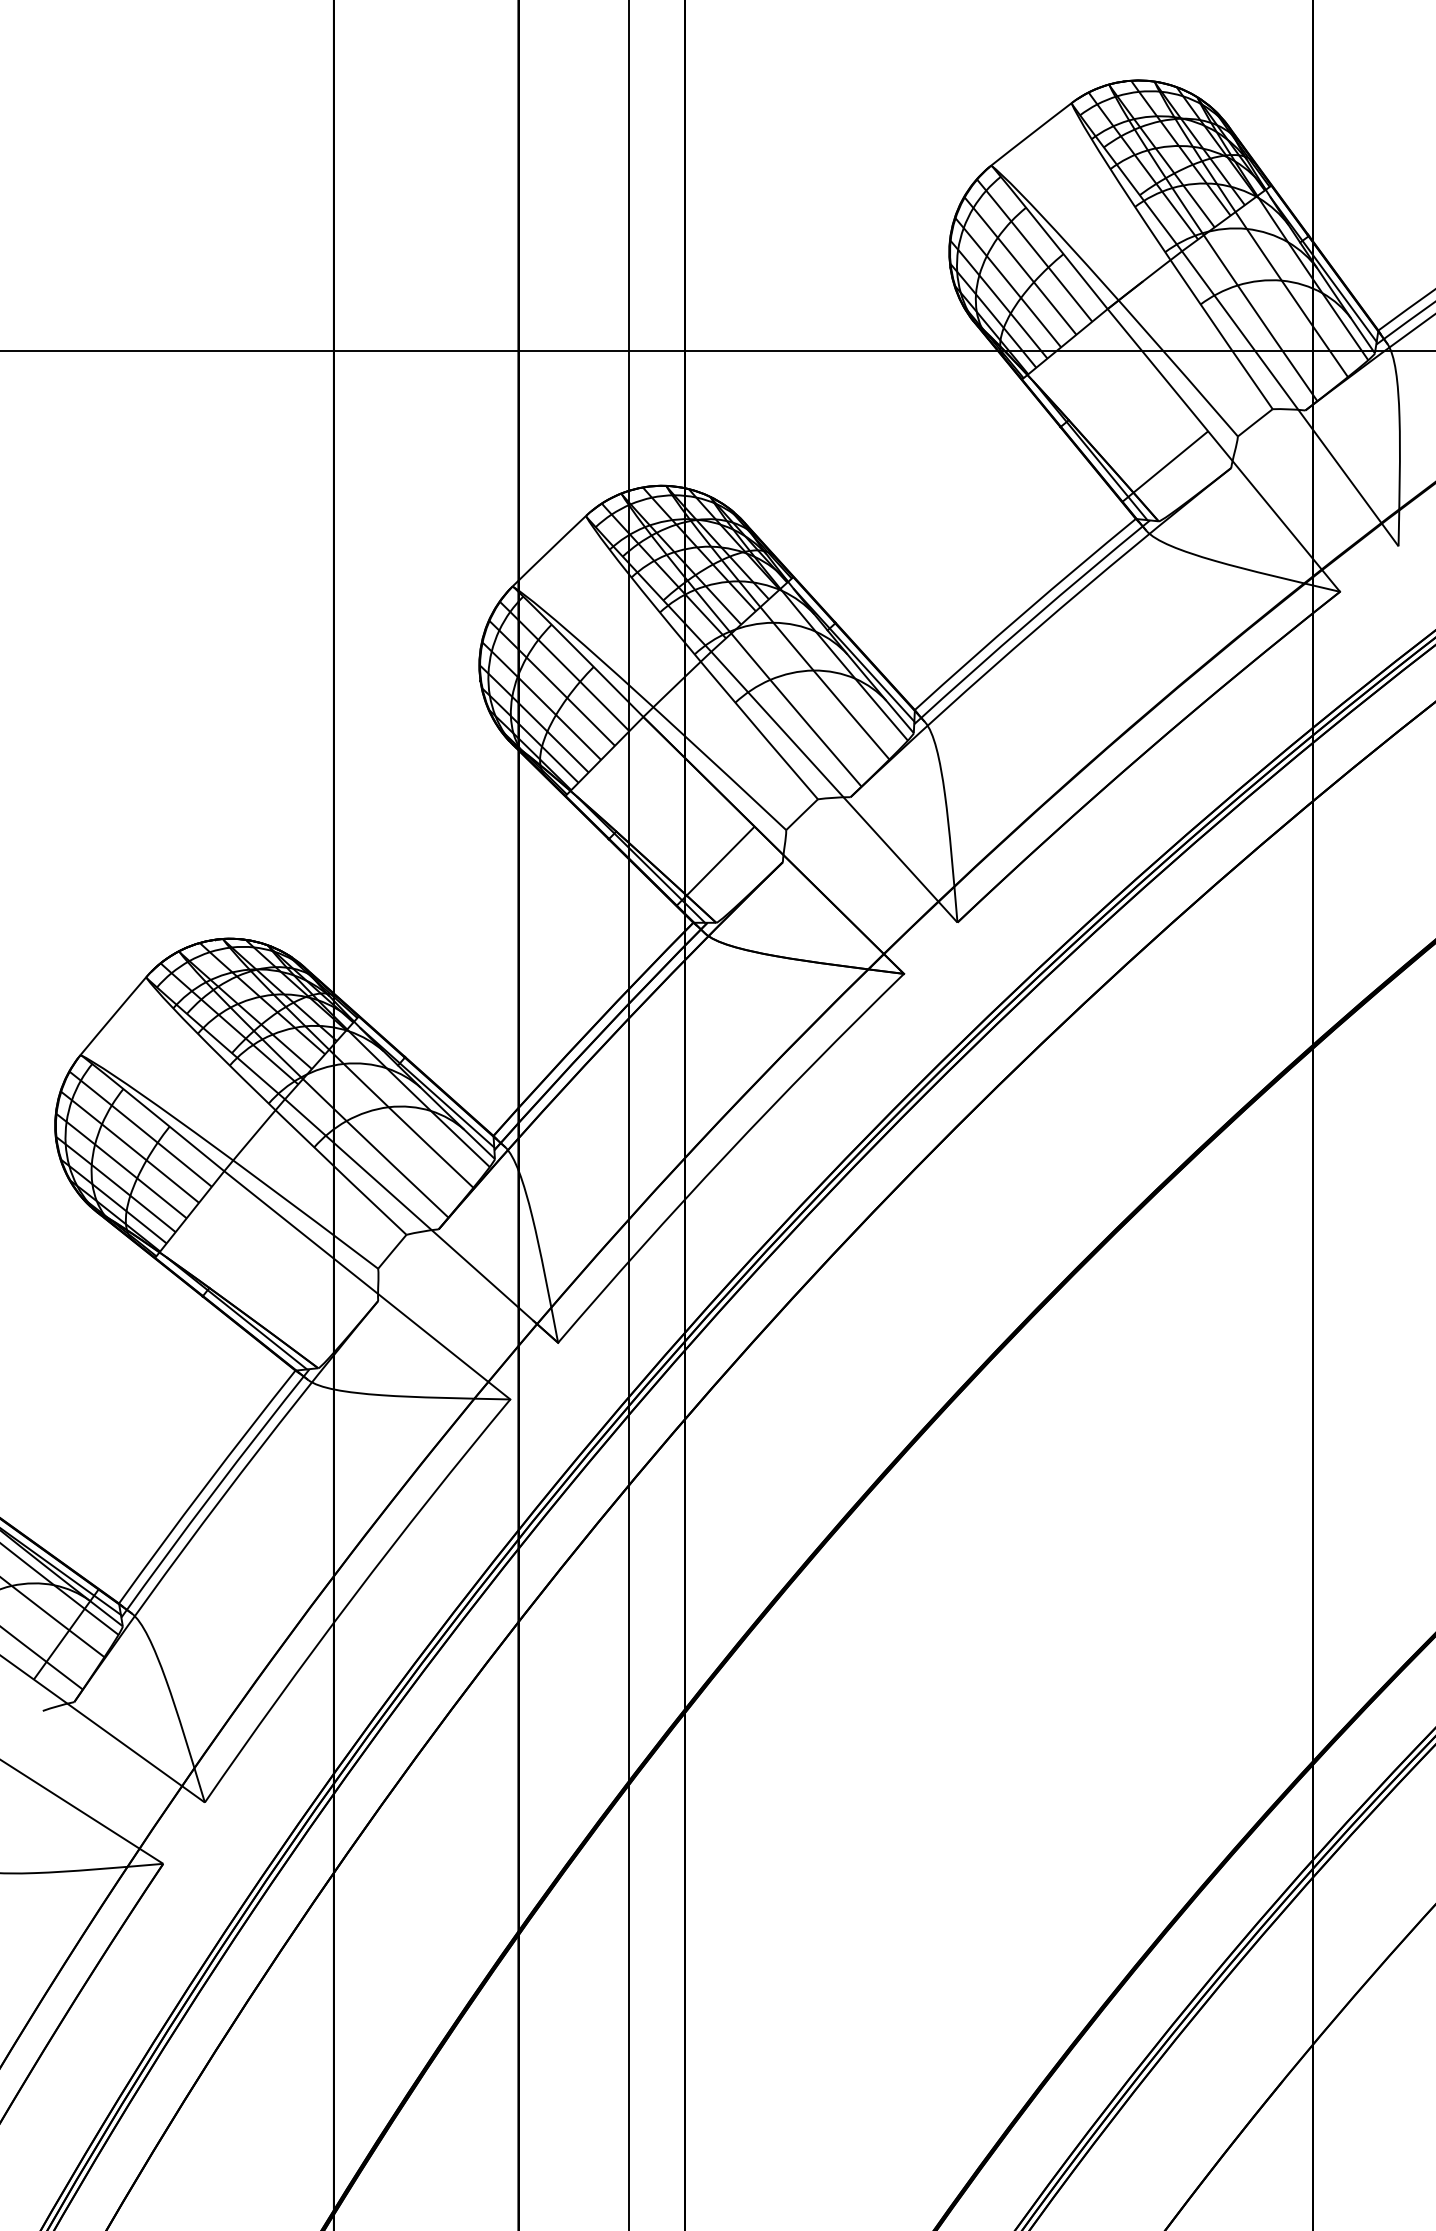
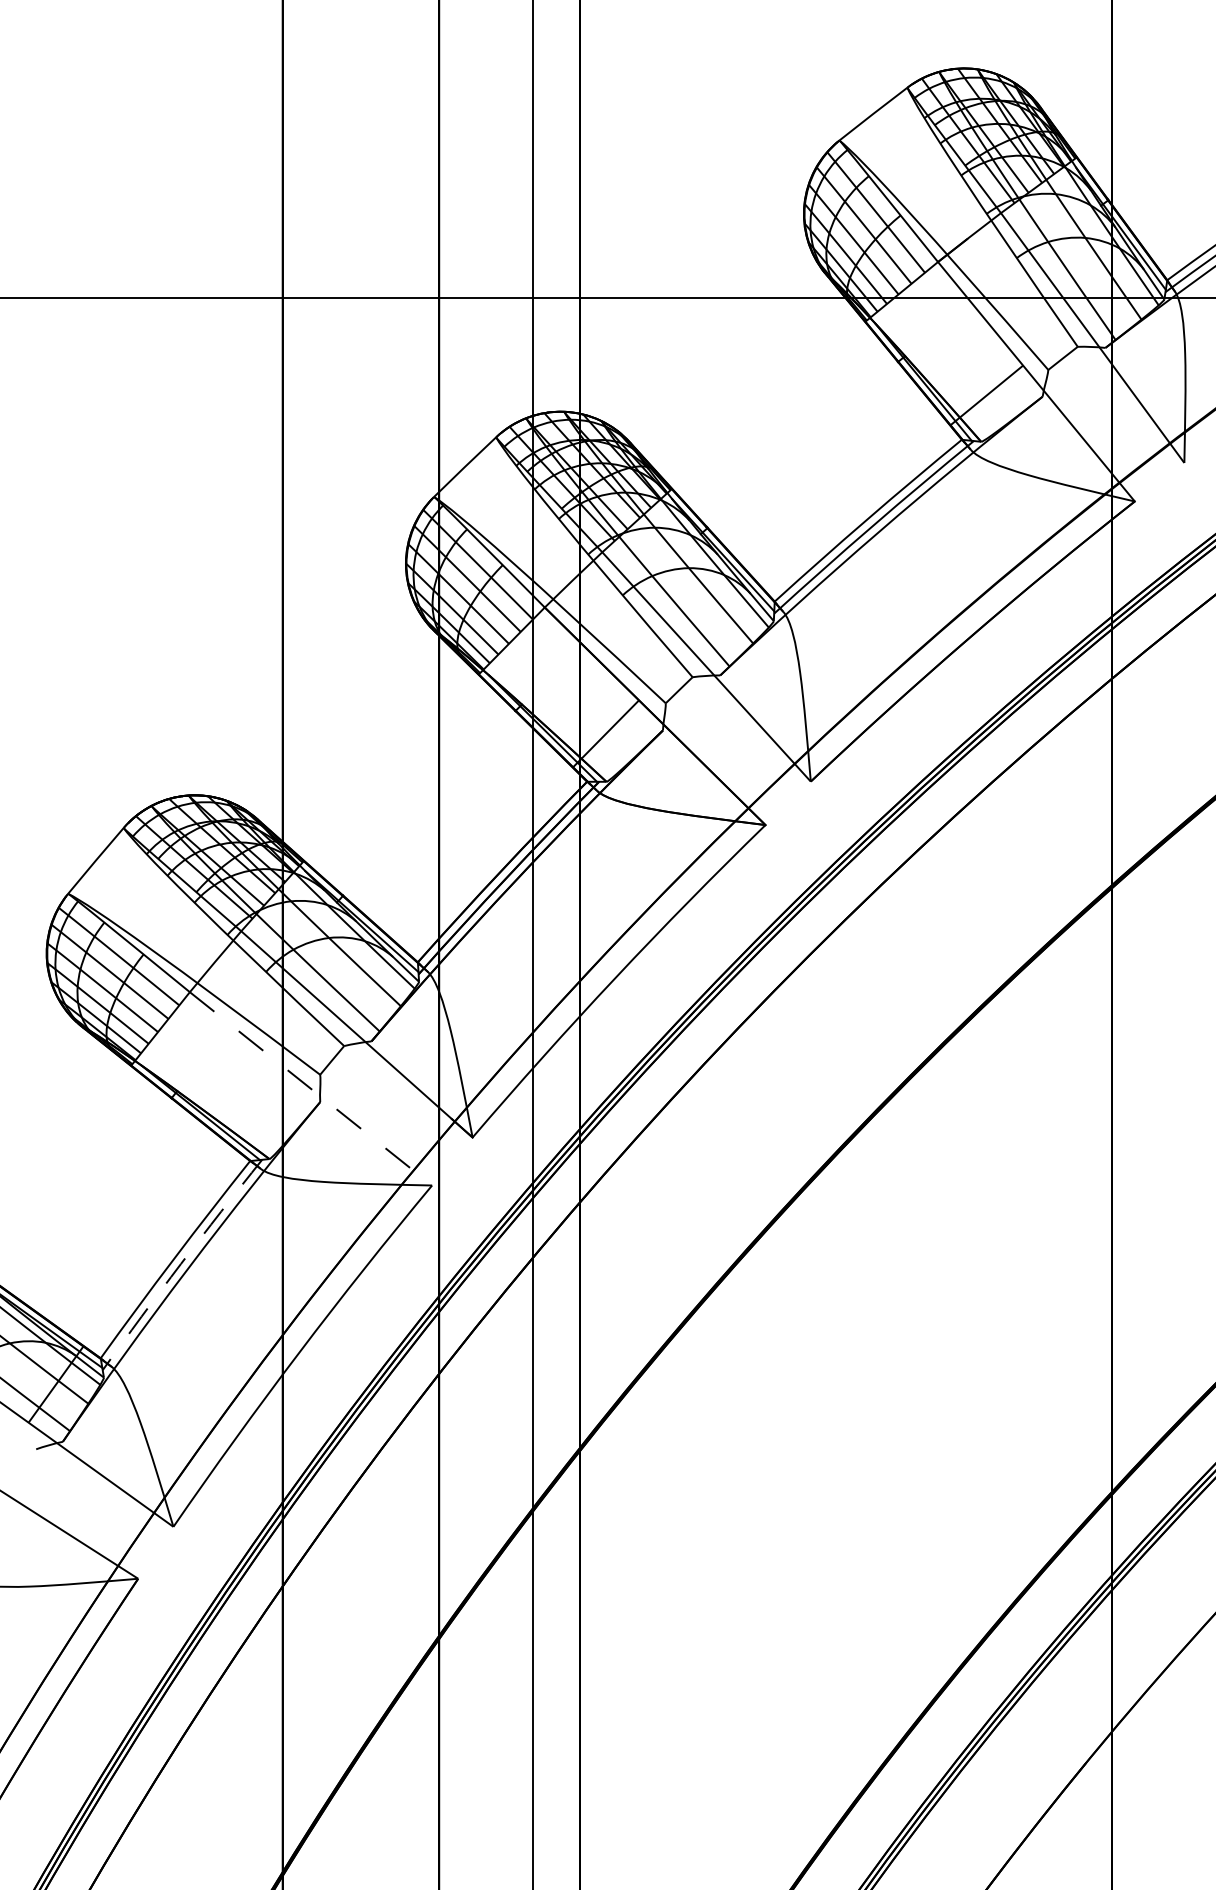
line: (367, 1285) -> (311, 1088), solid -> dashed
arc: (213, 1492) -> (180, 1264), solid -> dashed

